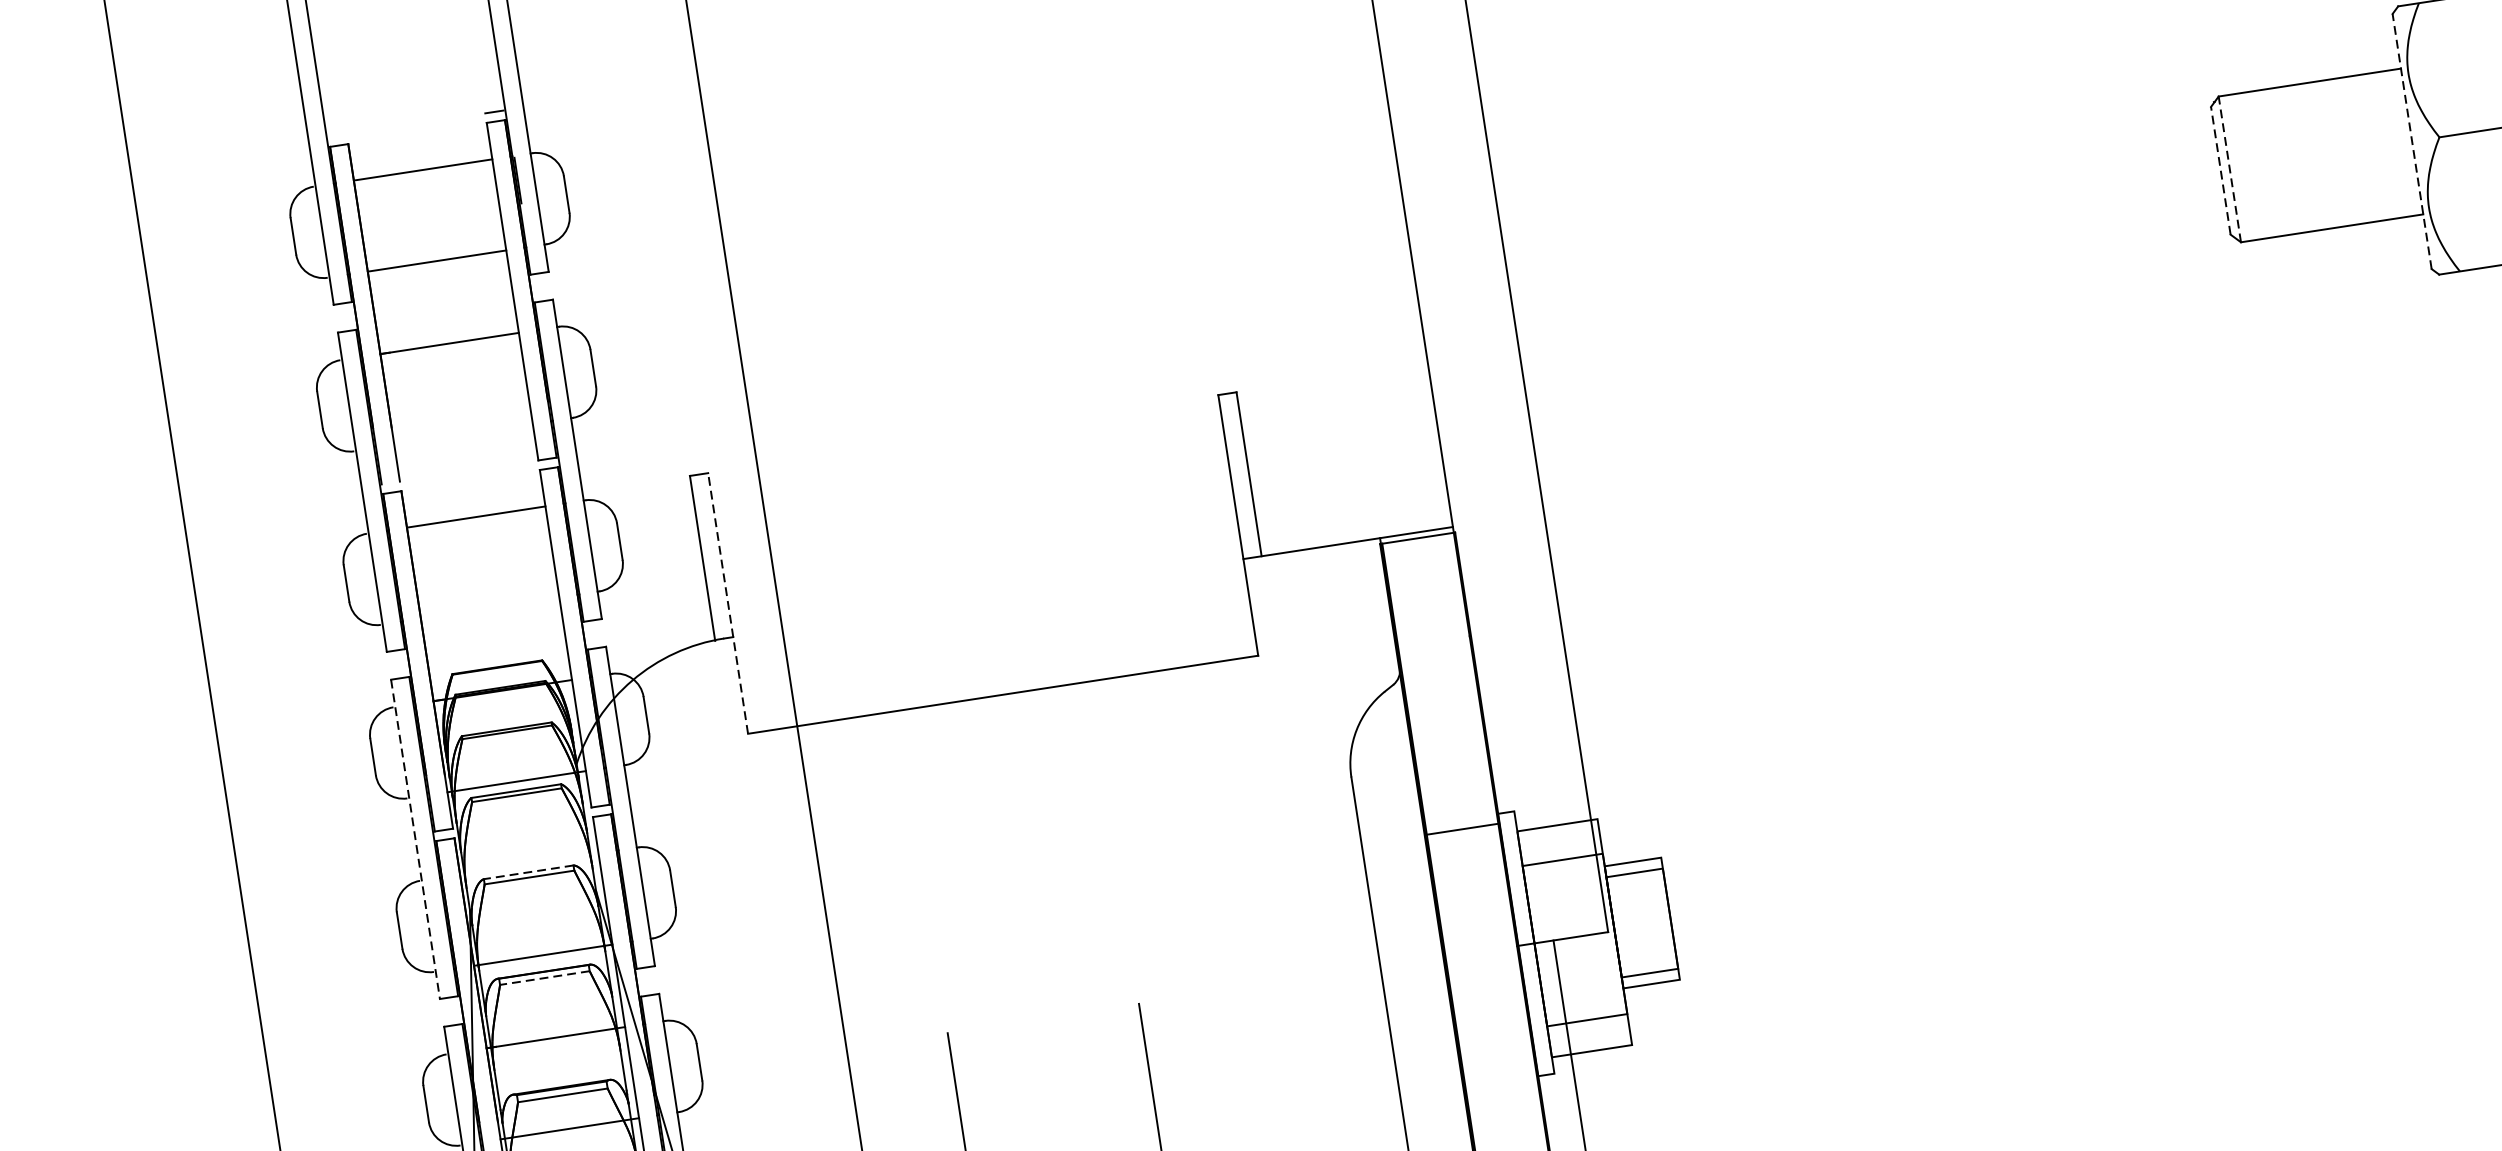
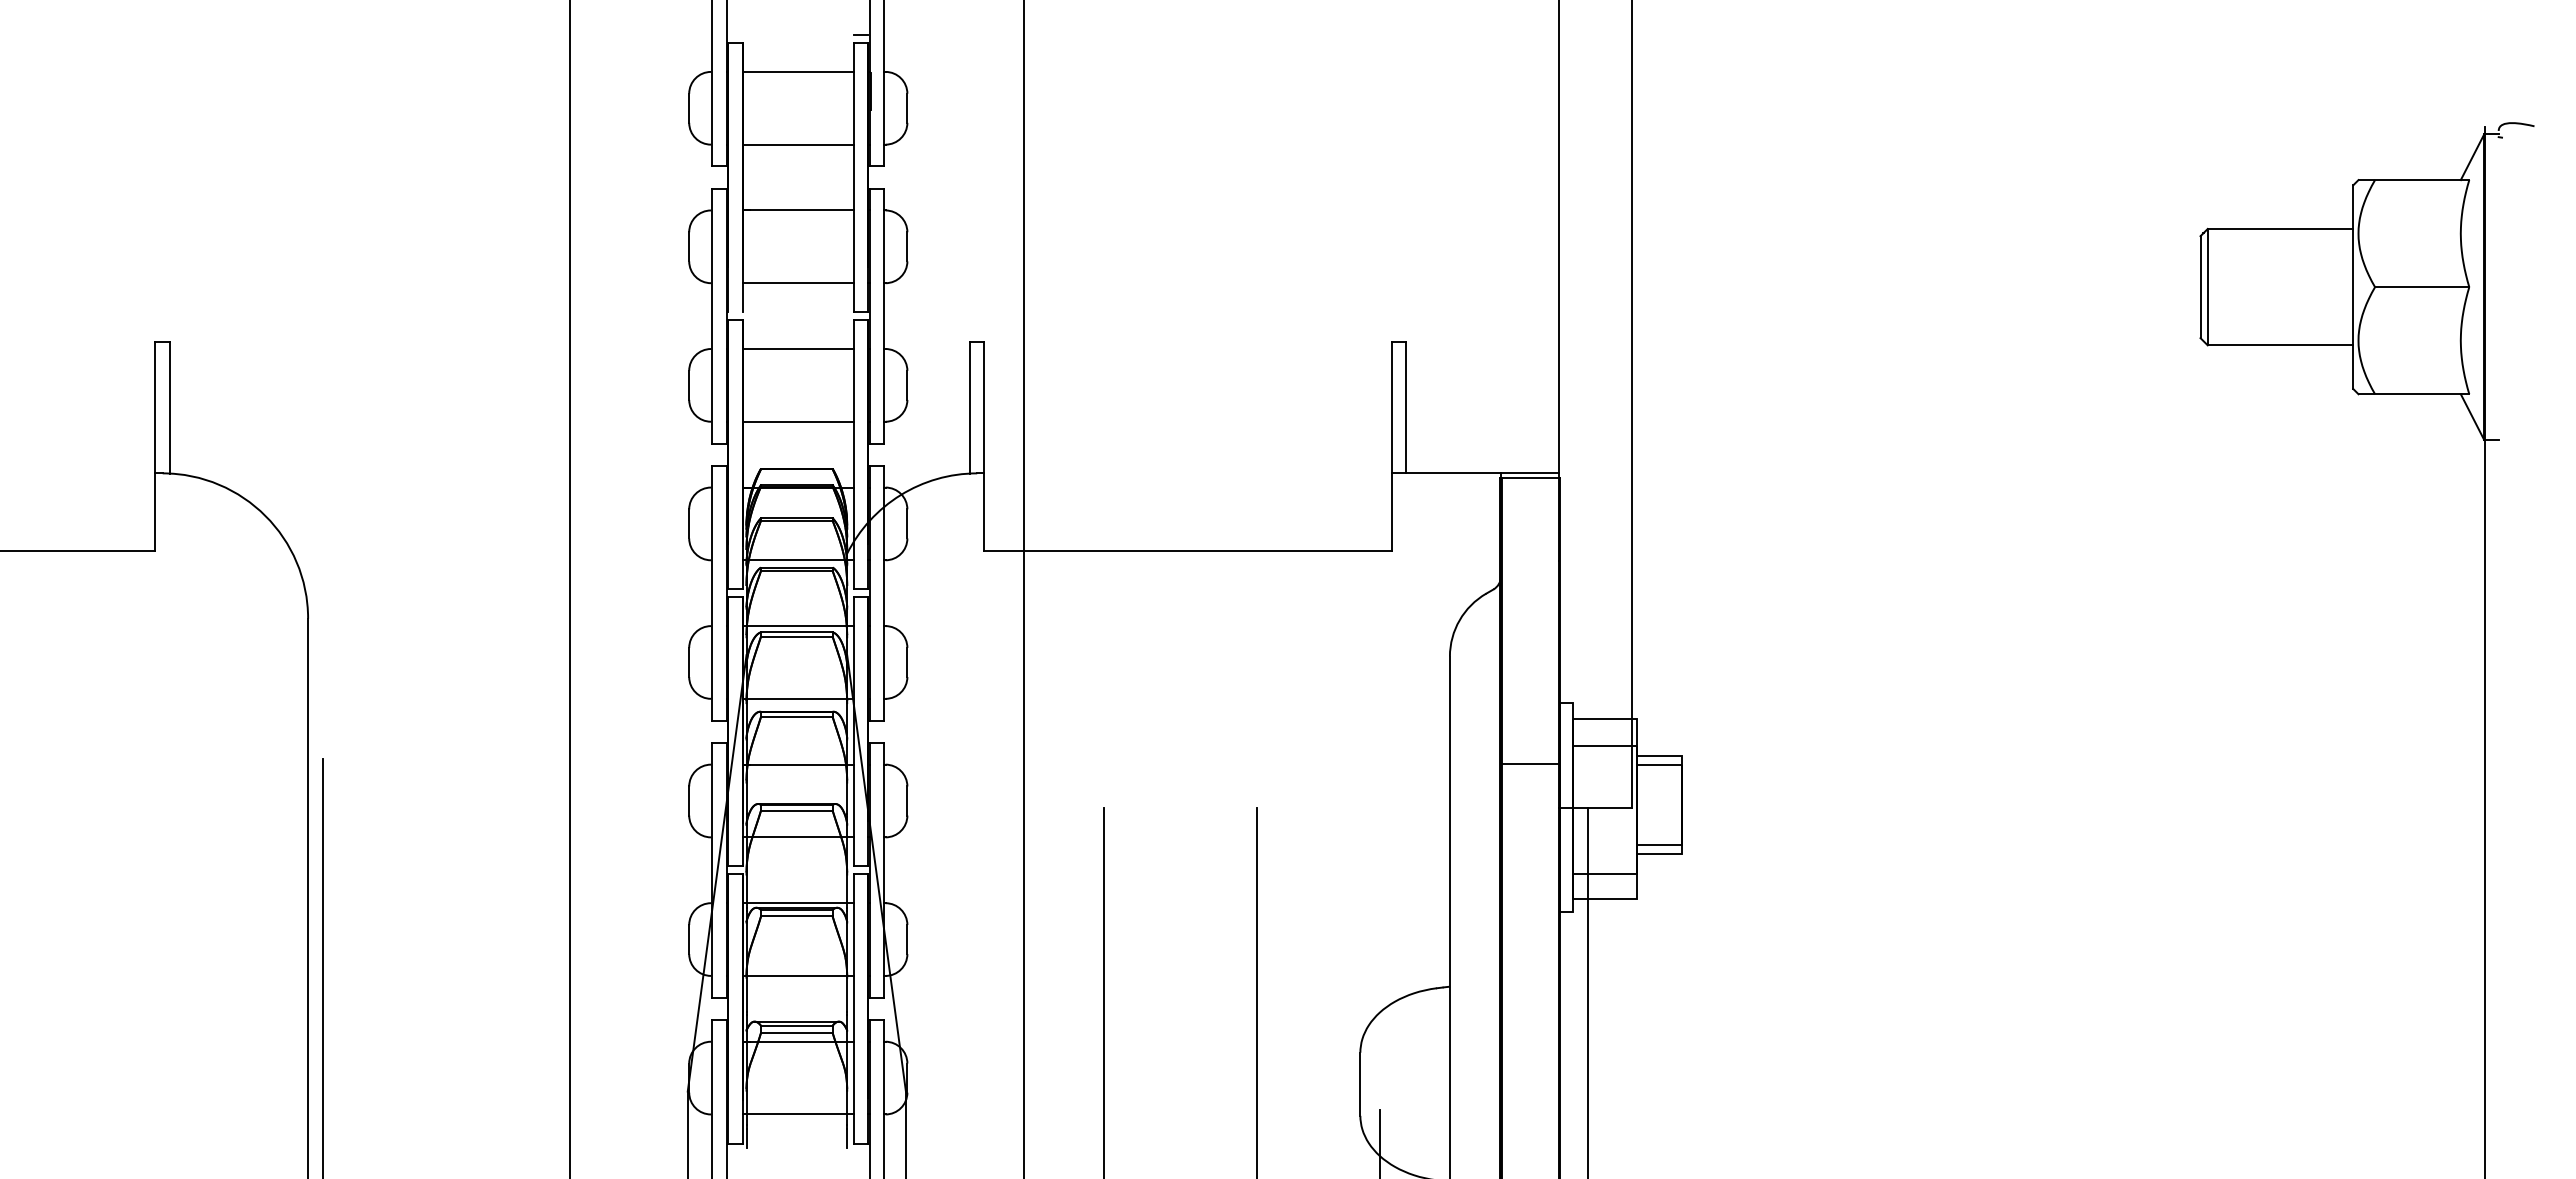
line: (2412, 141) -> (2353, 287), dashed -> solid
line: (2229, 168) -> (2207, 286), dashed -> solid
line: (2220, 171) -> (2200, 287), dashed -> solid
line: (463, 434) -> (798, 283), added
line: (728, 603) -> (984, 446), dashed -> solid
line: (490, 607) -> (798, 421), added
line: (1461, 829) -> (1529, 764), moved
line: (415, 839) -> (712, 593), dashed -> solid
line: (529, 864) -> (798, 626), added
line: (528, 872) -> (796, 632), dashed -> solid
line: (544, 977) -> (796, 716), dashed -> solid

